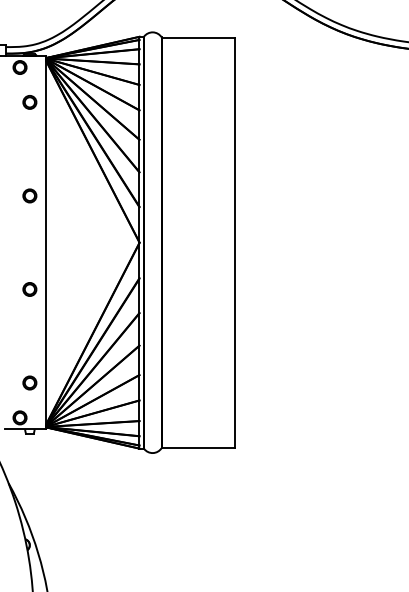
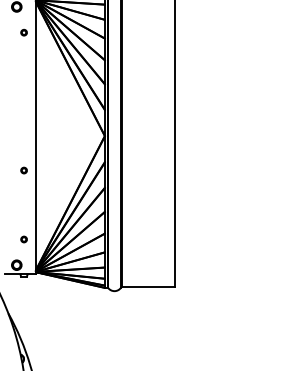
circle: (29, 102) -> (23, 32), size x0.6
circle: (29, 195) -> (23, 101), removed
circle: (29, 289) -> (23, 170), size x0.6
circle: (29, 382) -> (23, 239), size x0.6

